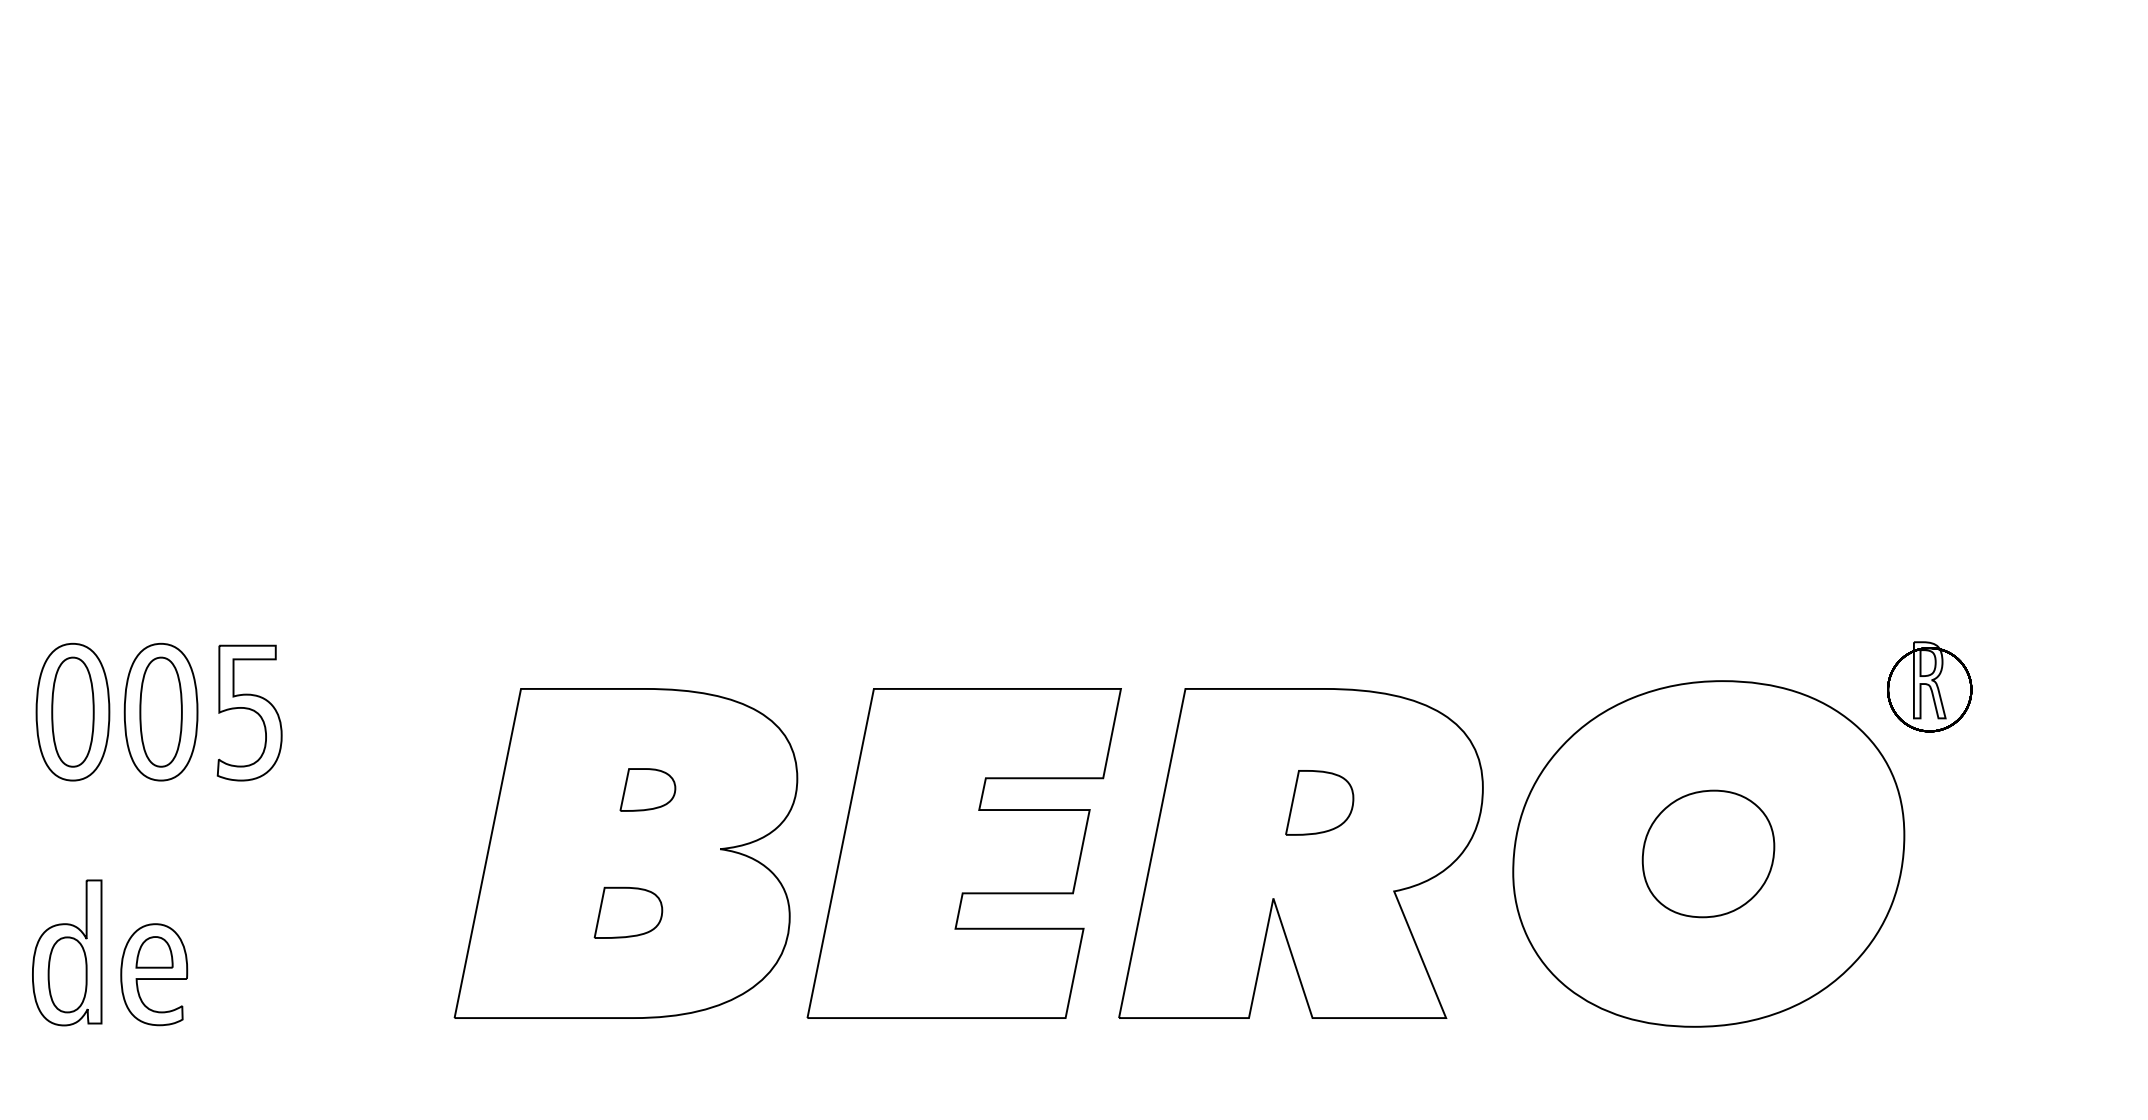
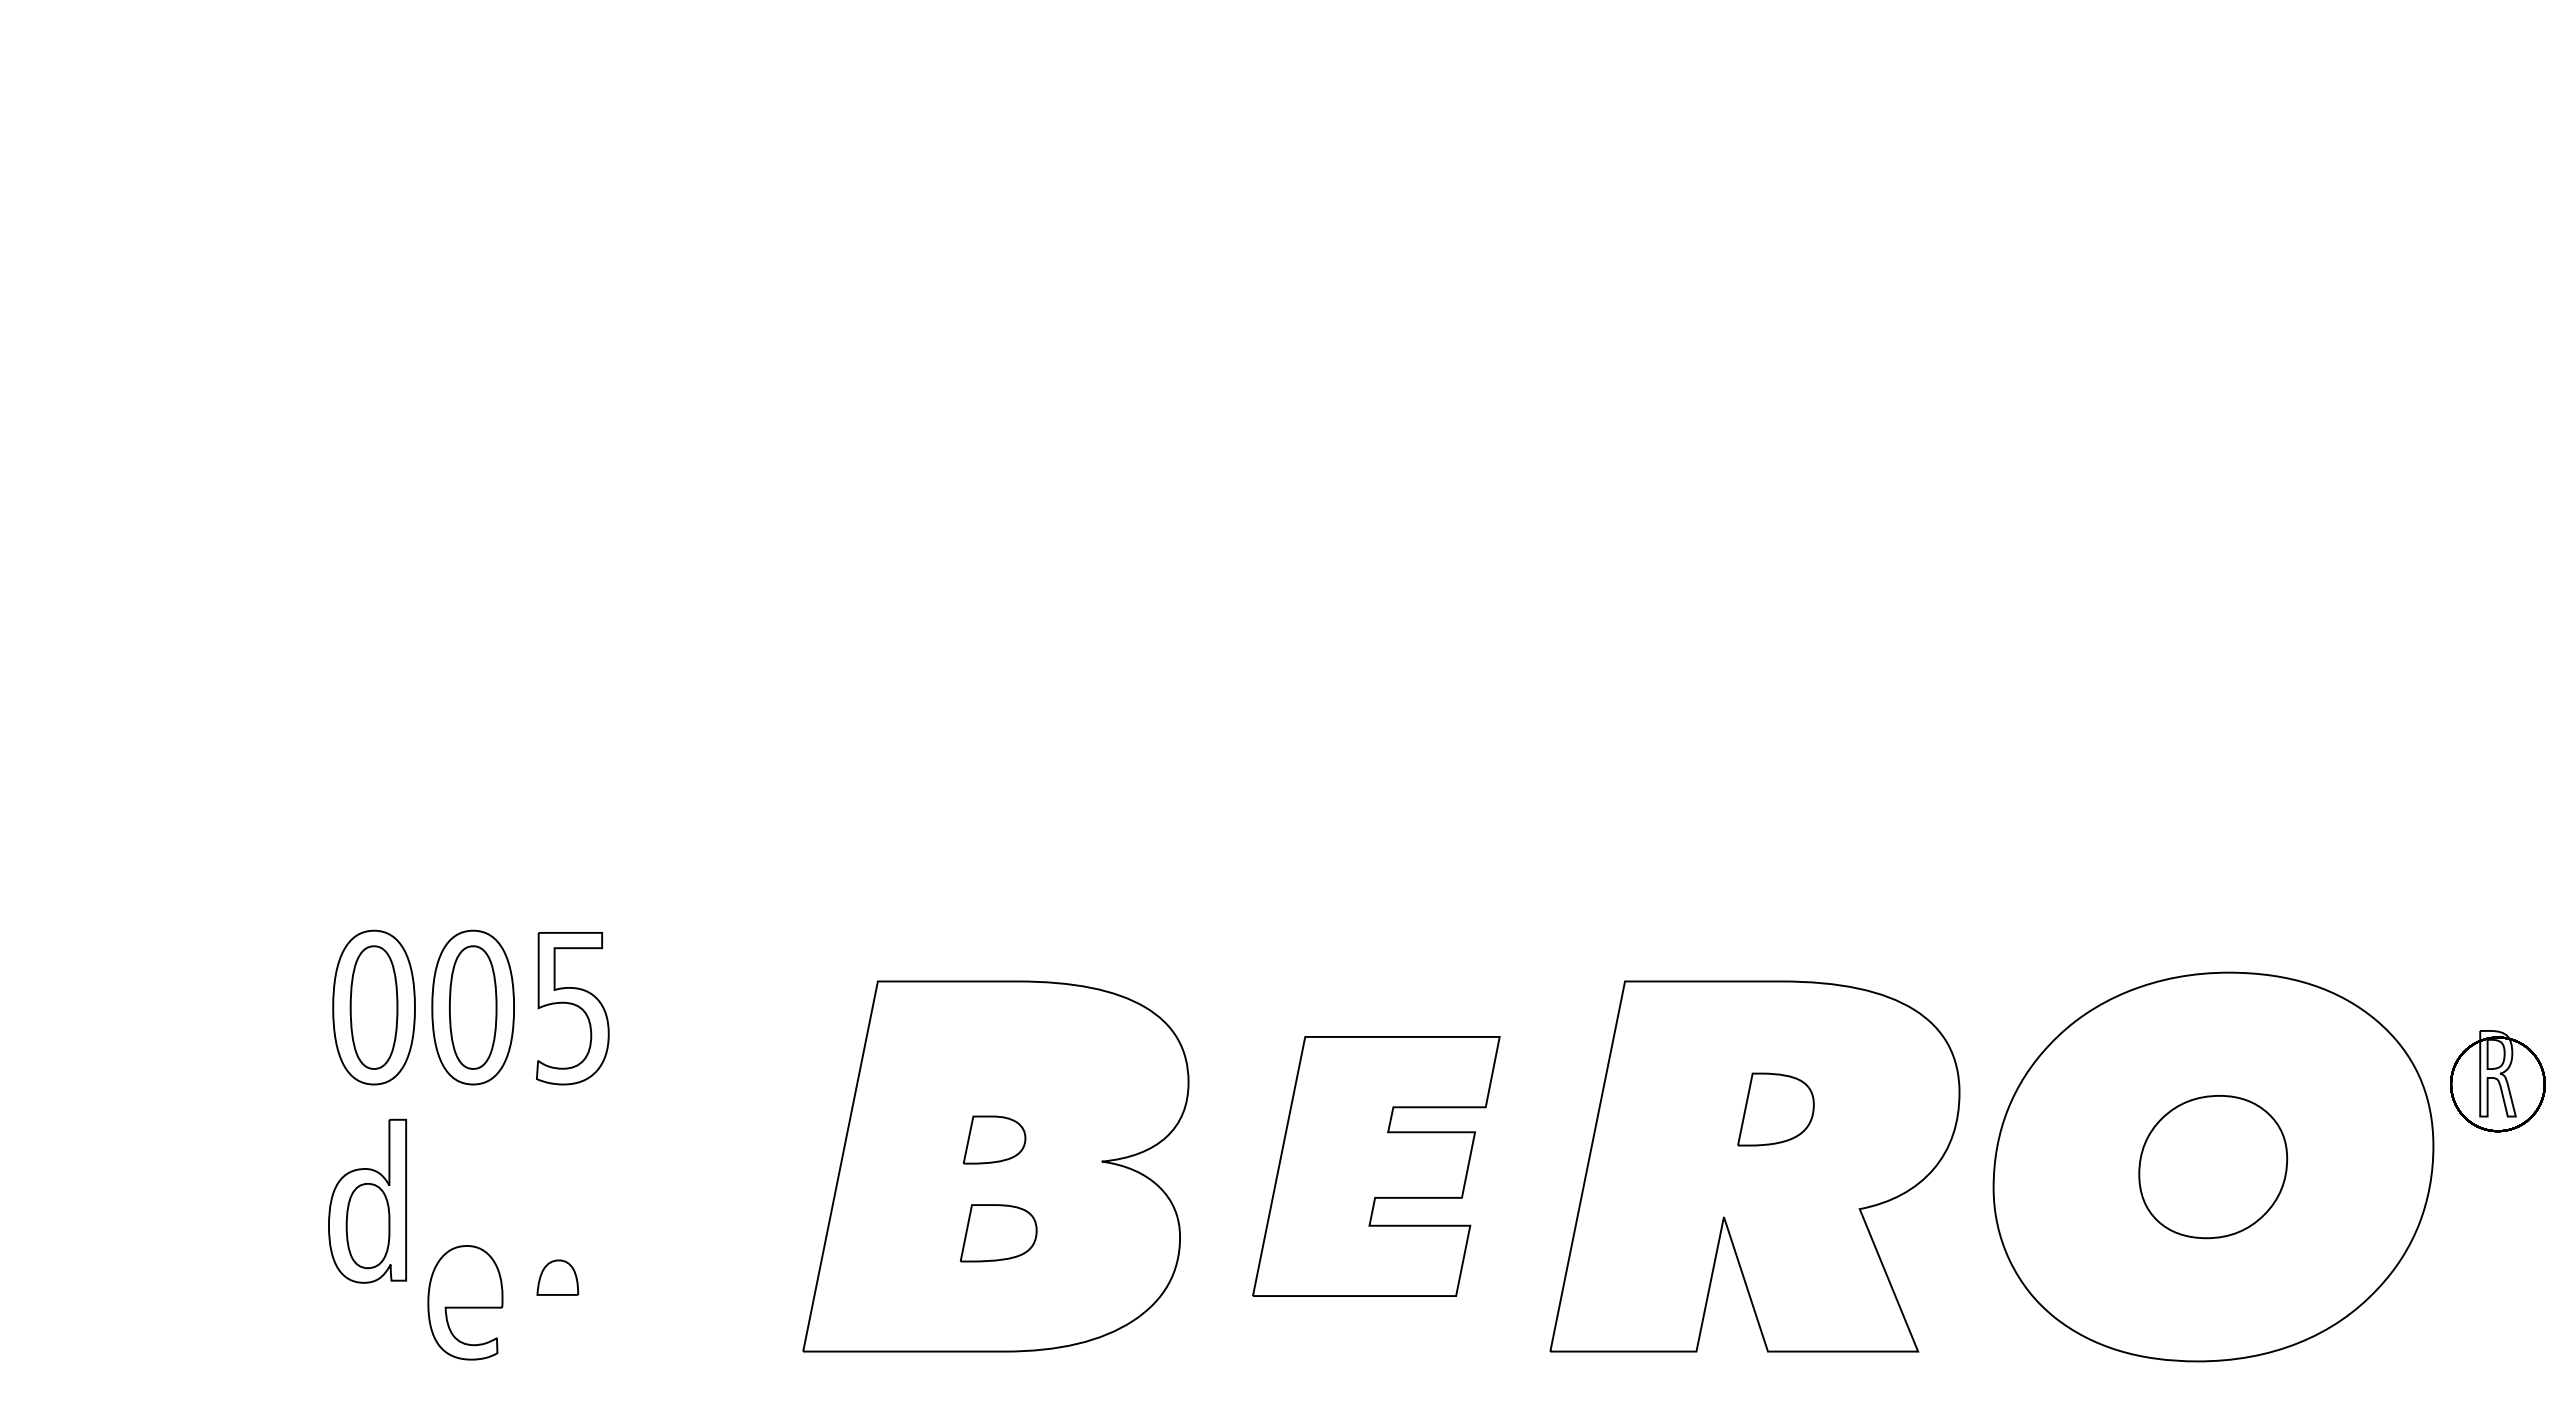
part: (1929, 687) -> (2497, 1081), moved
part: (647, 789) -> (994, 1139), moved
part: (964, 853) -> (1376, 1166), size x0.7
part: (67, 952) -> (367, 1200), moved
part: (154, 952) -> (557, 1277), moved

